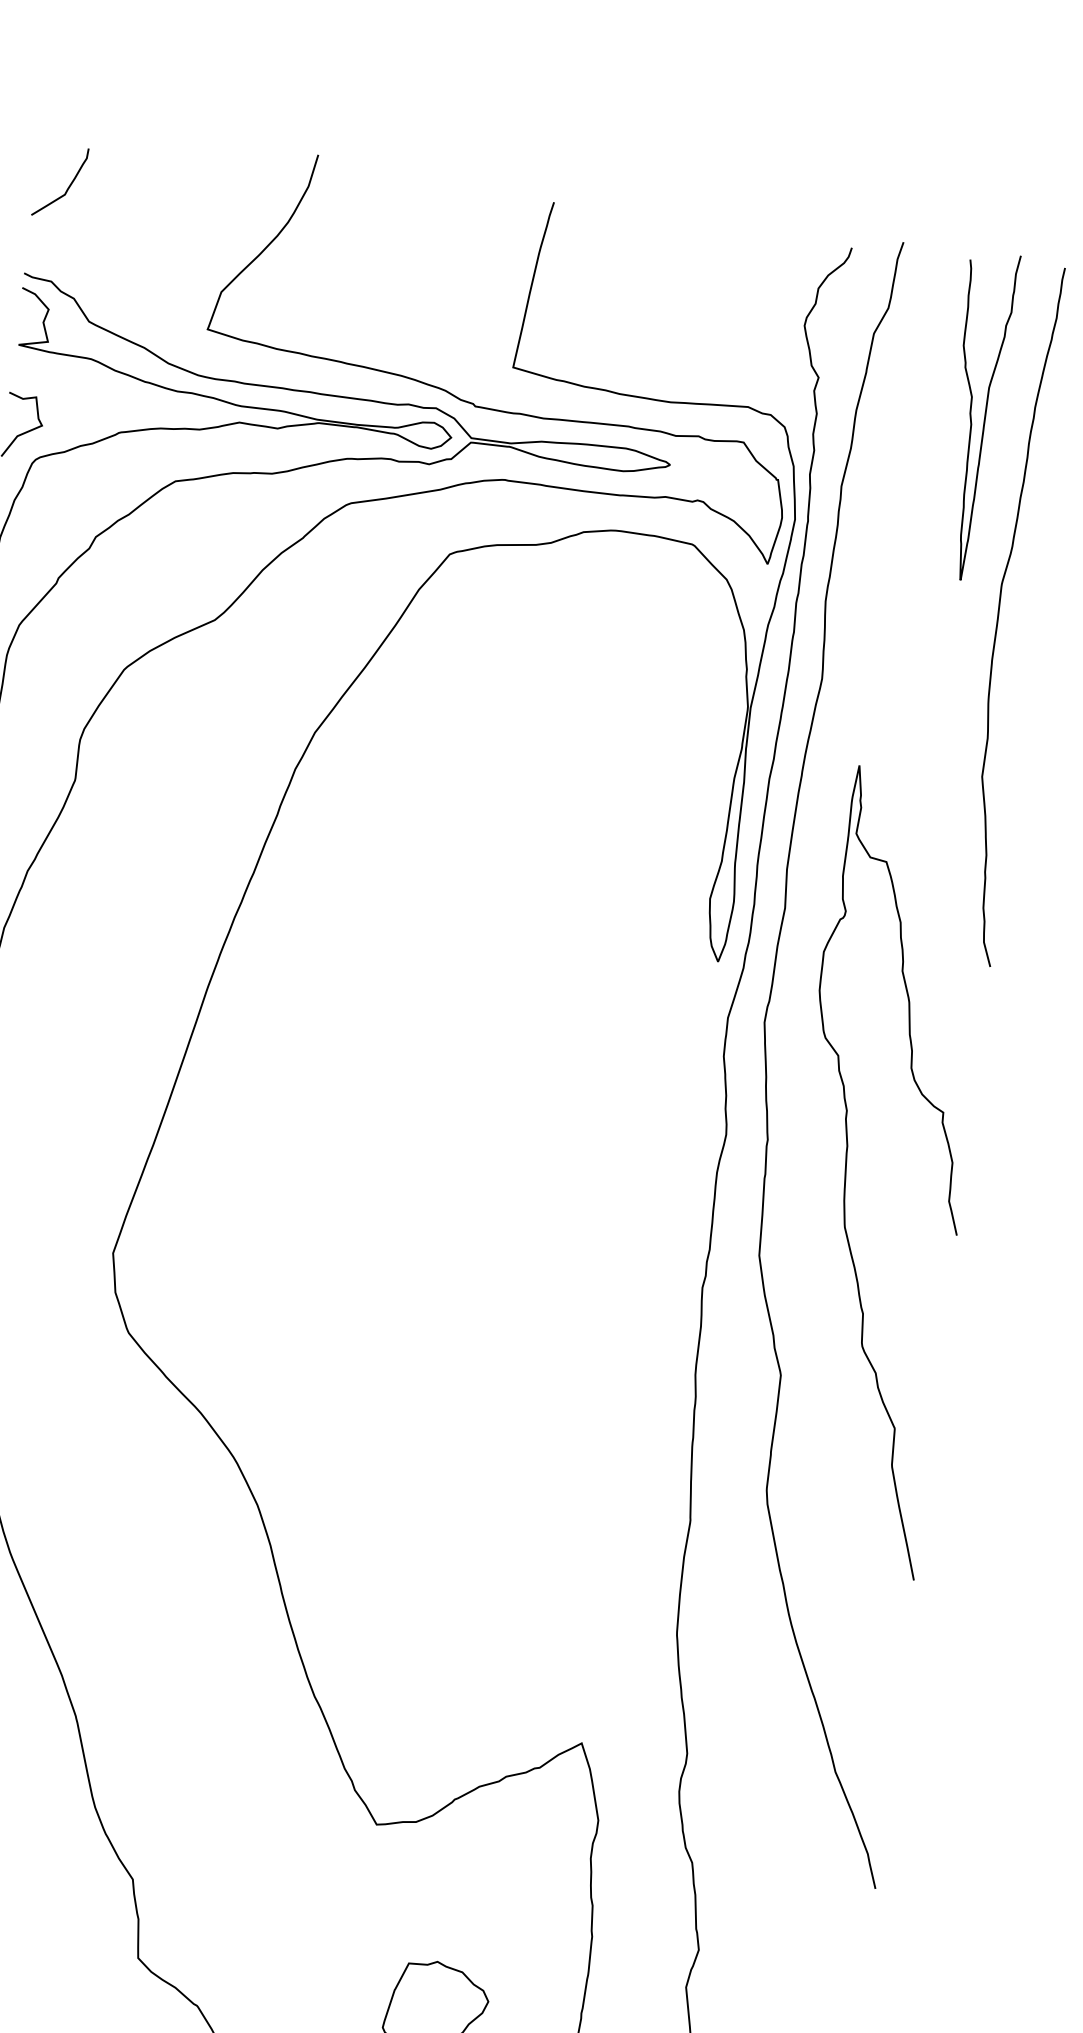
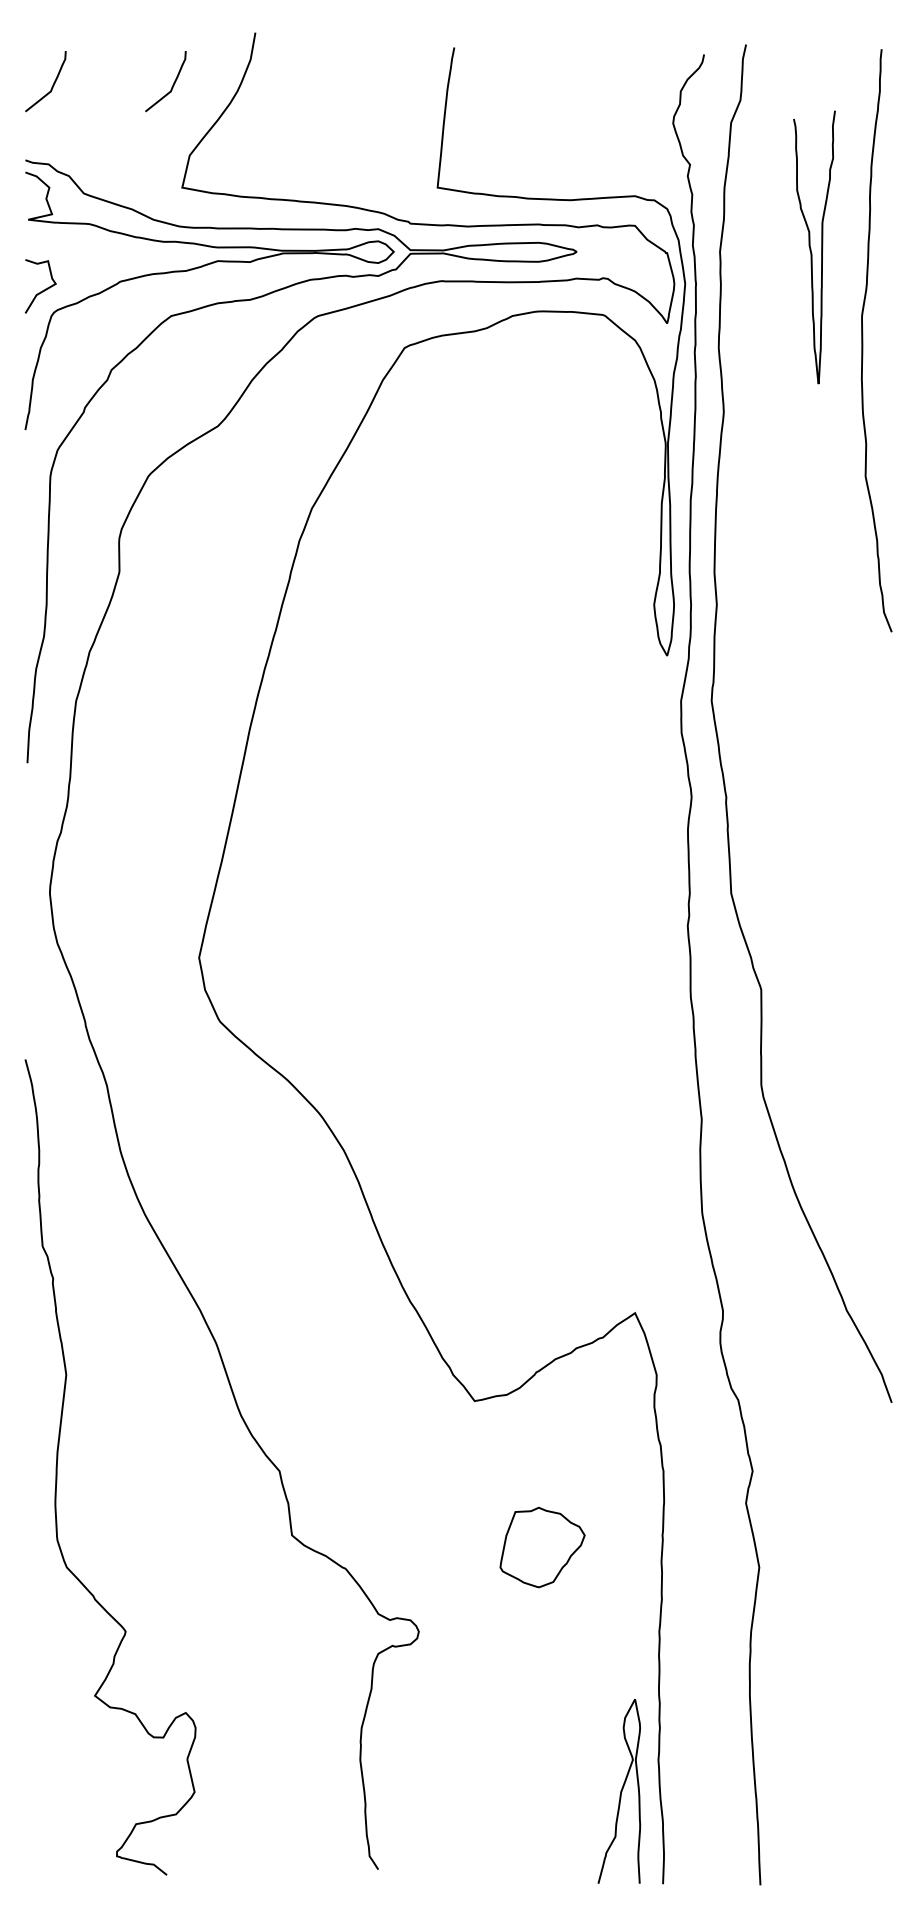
curve: (211, 204) -> (172, 84), added
curve: (972, 417) -> (811, 248), moved
curve: (847, 1168) -> (794, 812), removed

